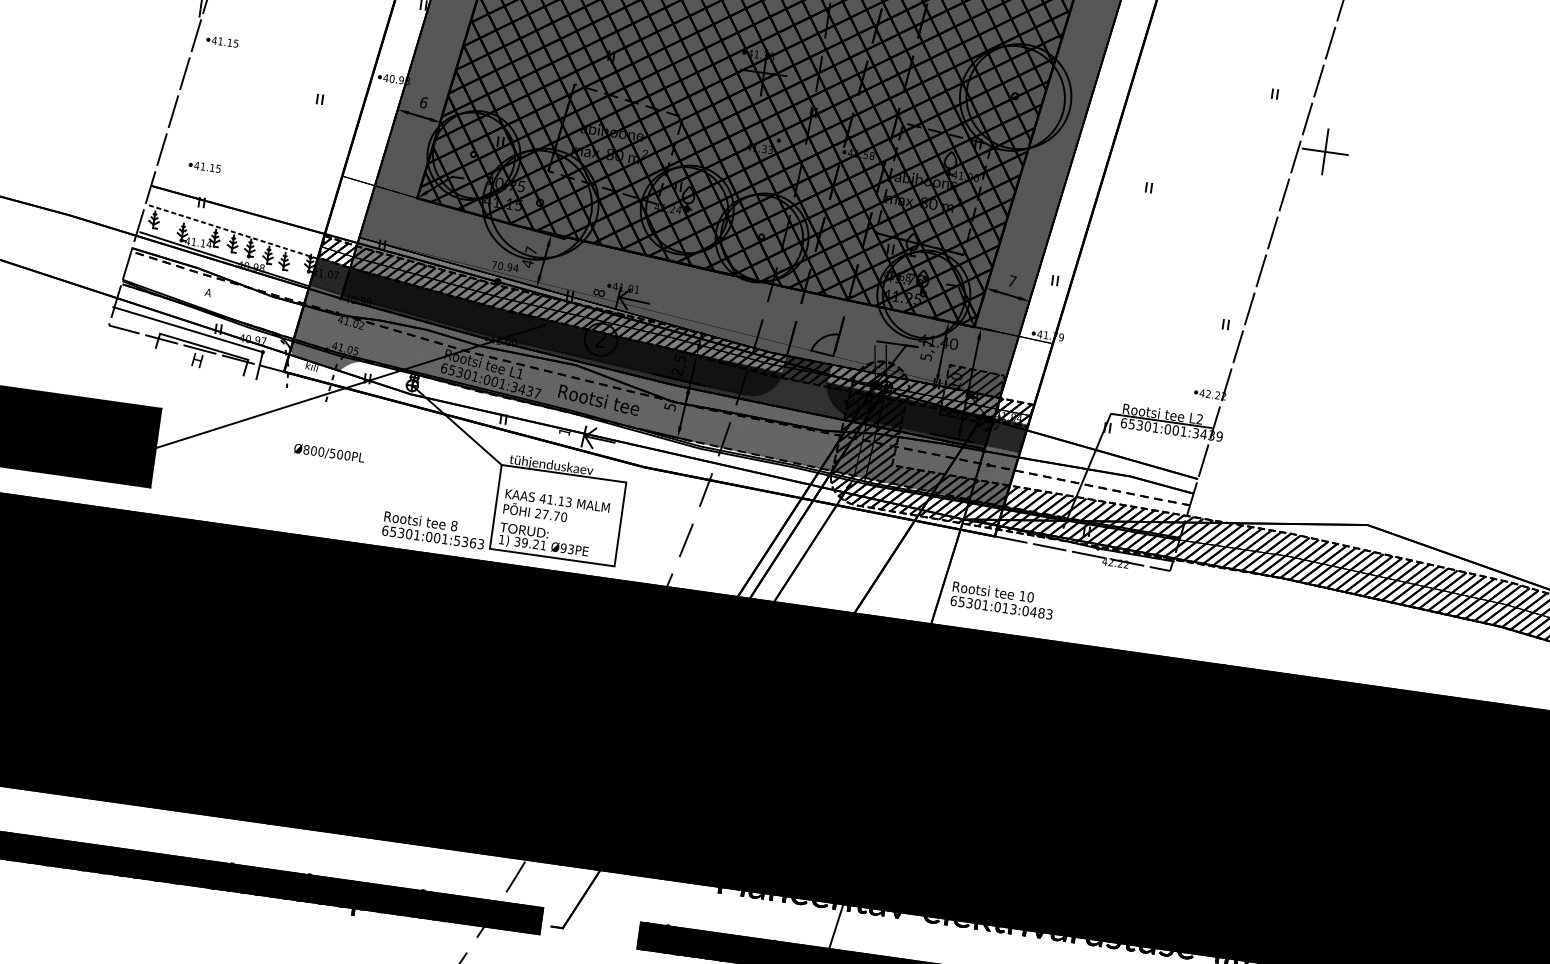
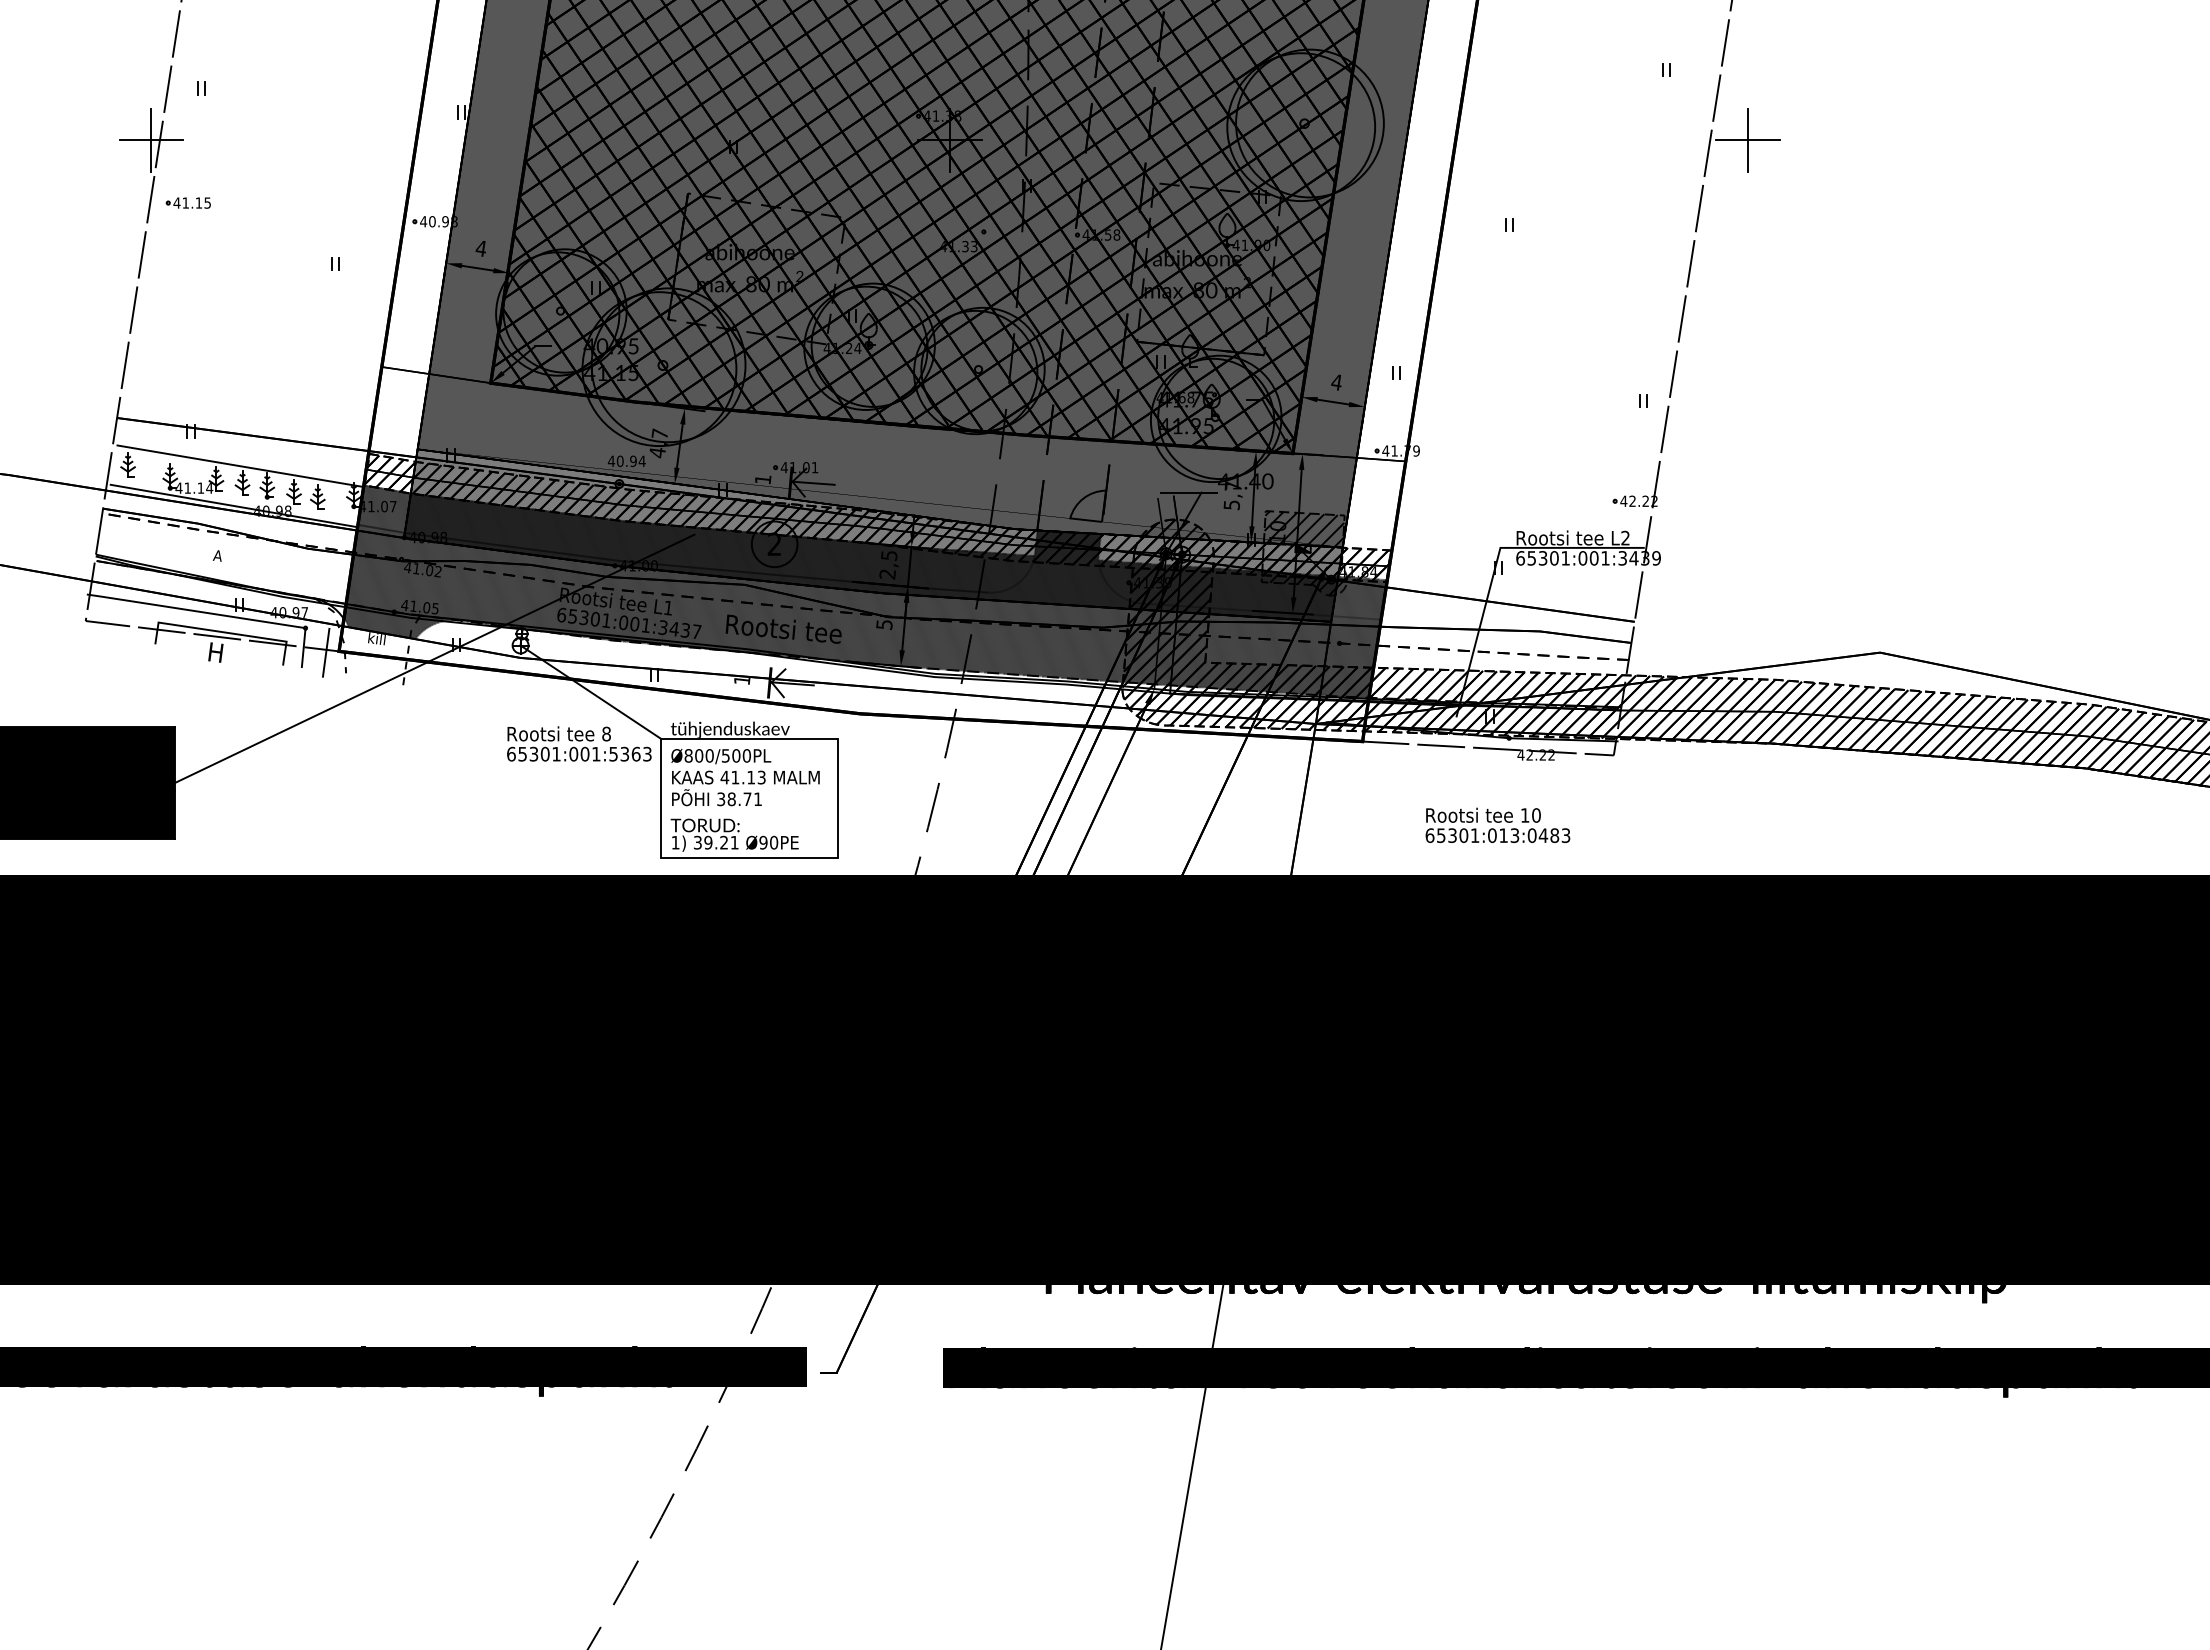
text: (423, 102) -> (480, 248), 6 -> 4
part: (204, 166) -> (187, 380), removed
line: (232, 232) -> (239, 466), dashed -> solid
text: (494, 265) -> (611, 461), 70.94 -> 40.94
text: (1011, 281) -> (1336, 382), 7 -> 4
text: (599, 292) -> (763, 479), 8 -> 1
line: (274, 371) -> (325, 652), added
hatch: (656, 395) -> (862, 611), added
text: (329, 453) -> (721, 756), moved
text: (551, 515) -> (739, 799), 27.70 -> 38.71
text: (434, 529) -> (579, 743), moved
text: (571, 549) -> (774, 842), Ø93PE -> Ø90PE
text: (1002, 599) -> (1497, 824), moved

